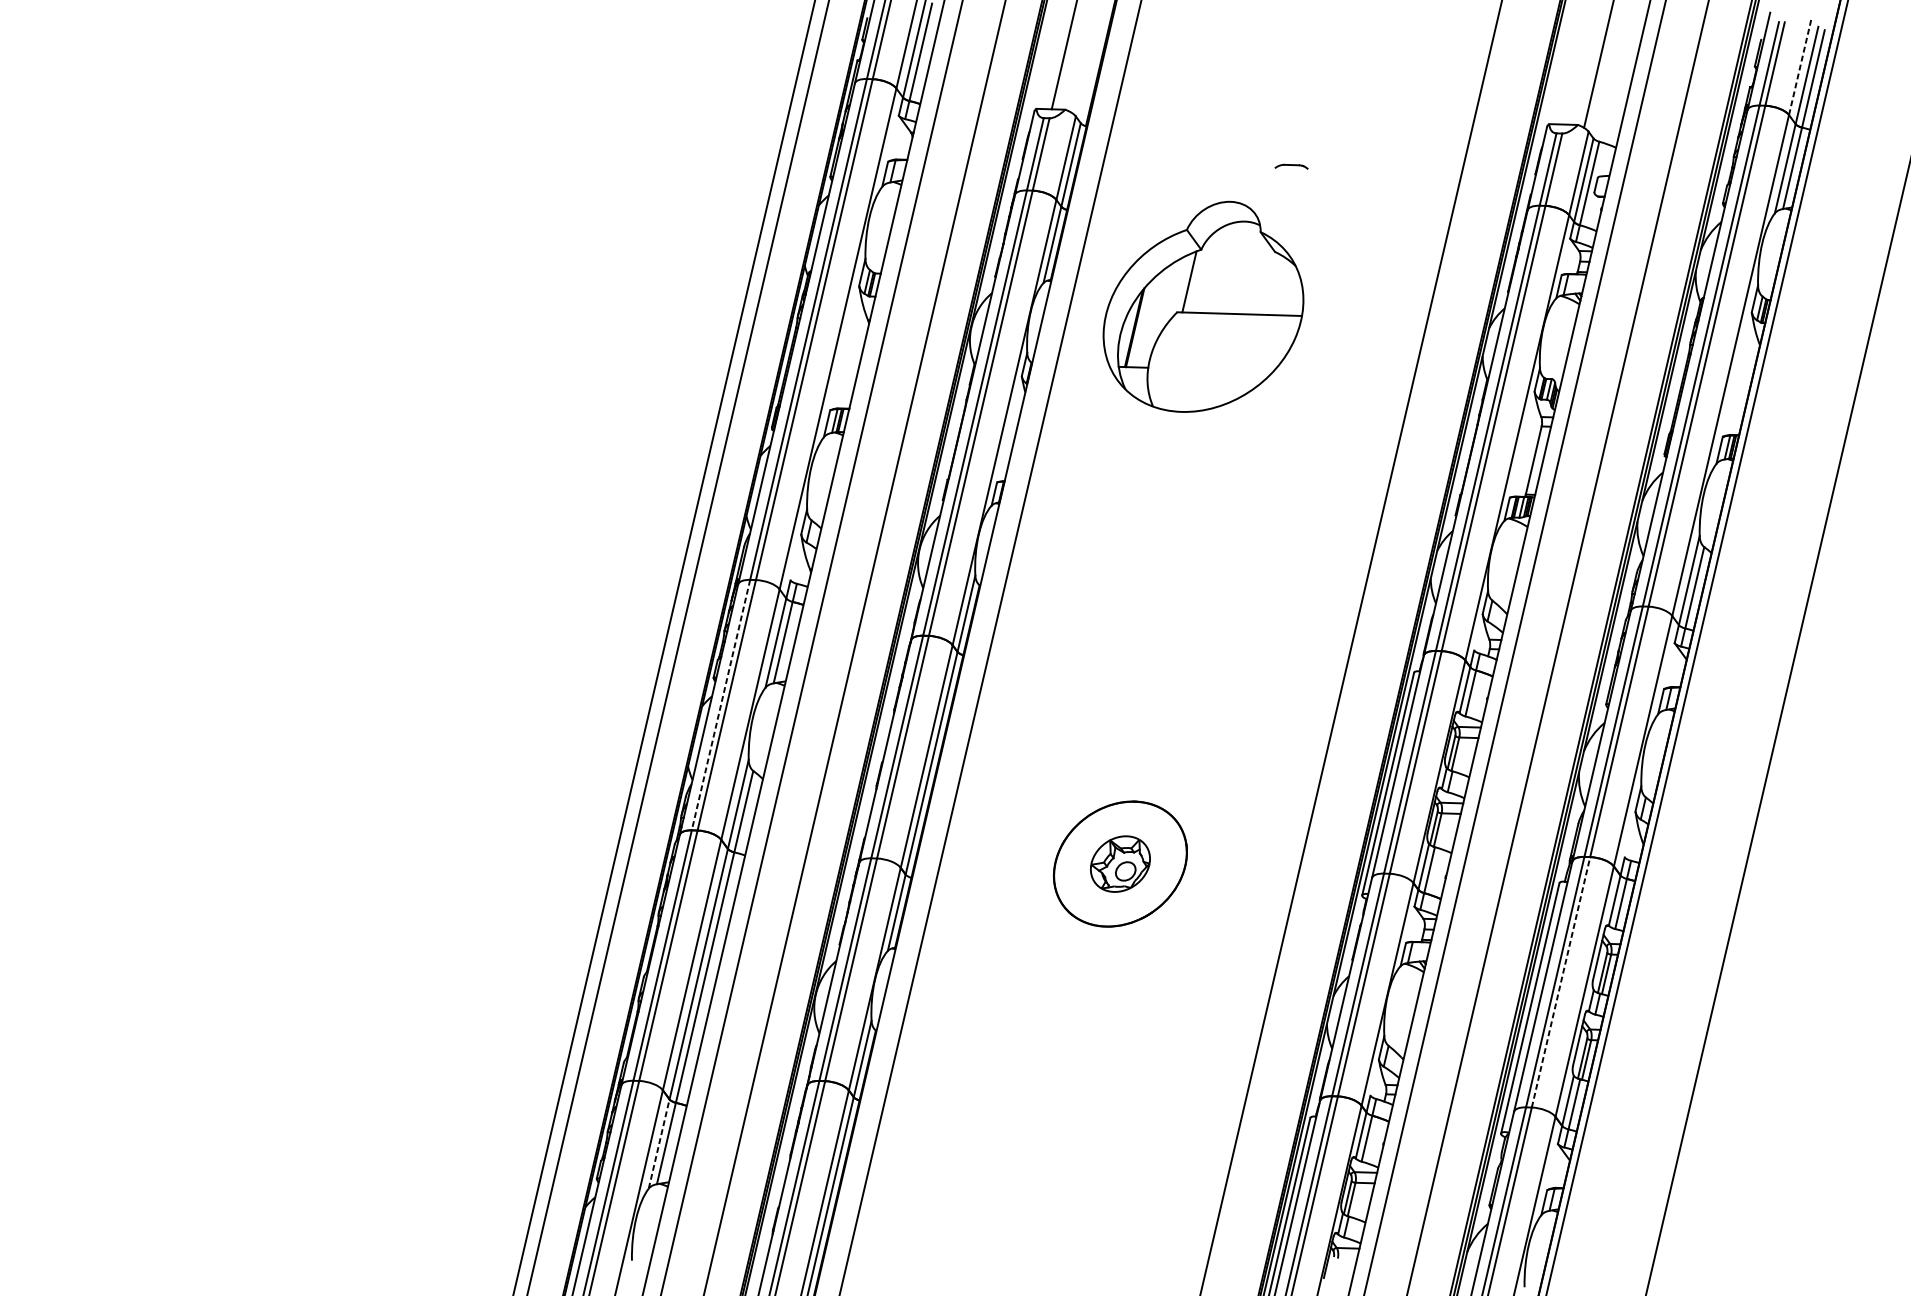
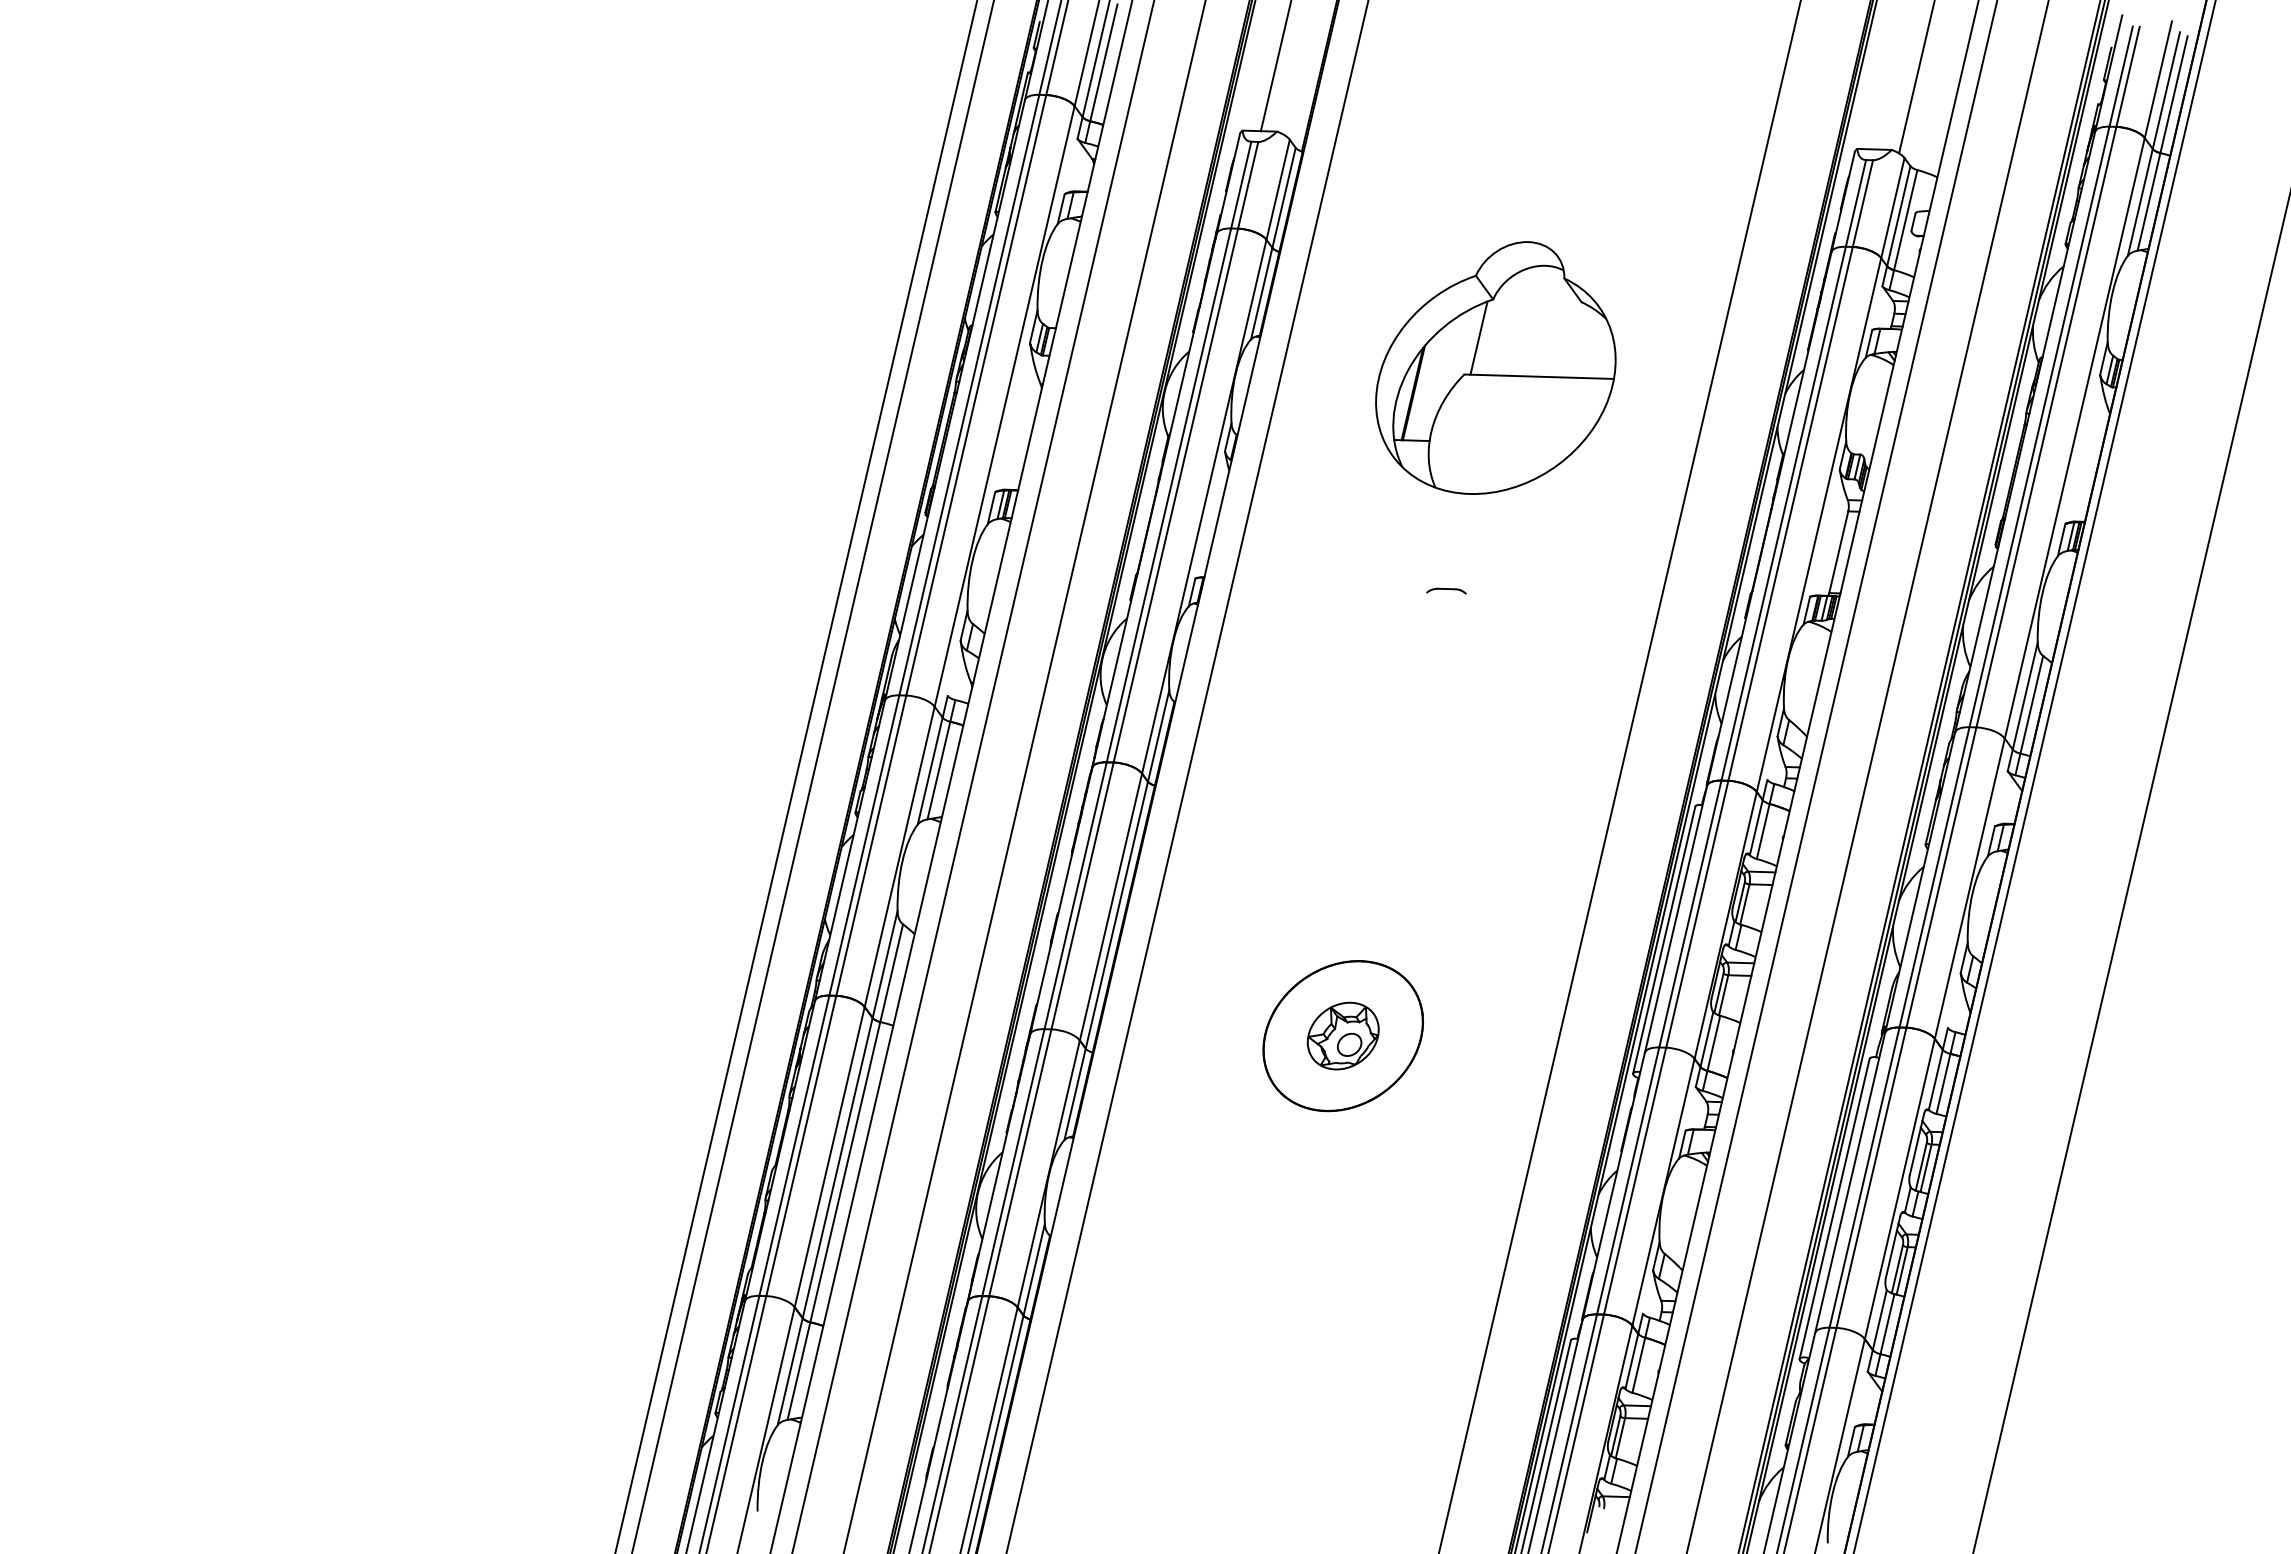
line: (1800, 66) -> (2158, 79), dashed -> solid
part: (1291, 166) -> (1446, 590), moved
part: (1203, 306) -> (1495, 367), moved
line: (721, 705) -> (864, 845), dashed -> solid
line: (1561, 982) -> (1871, 1177), dashed -> solid
line: (659, 1143) -> (790, 1371), dashed -> solid

